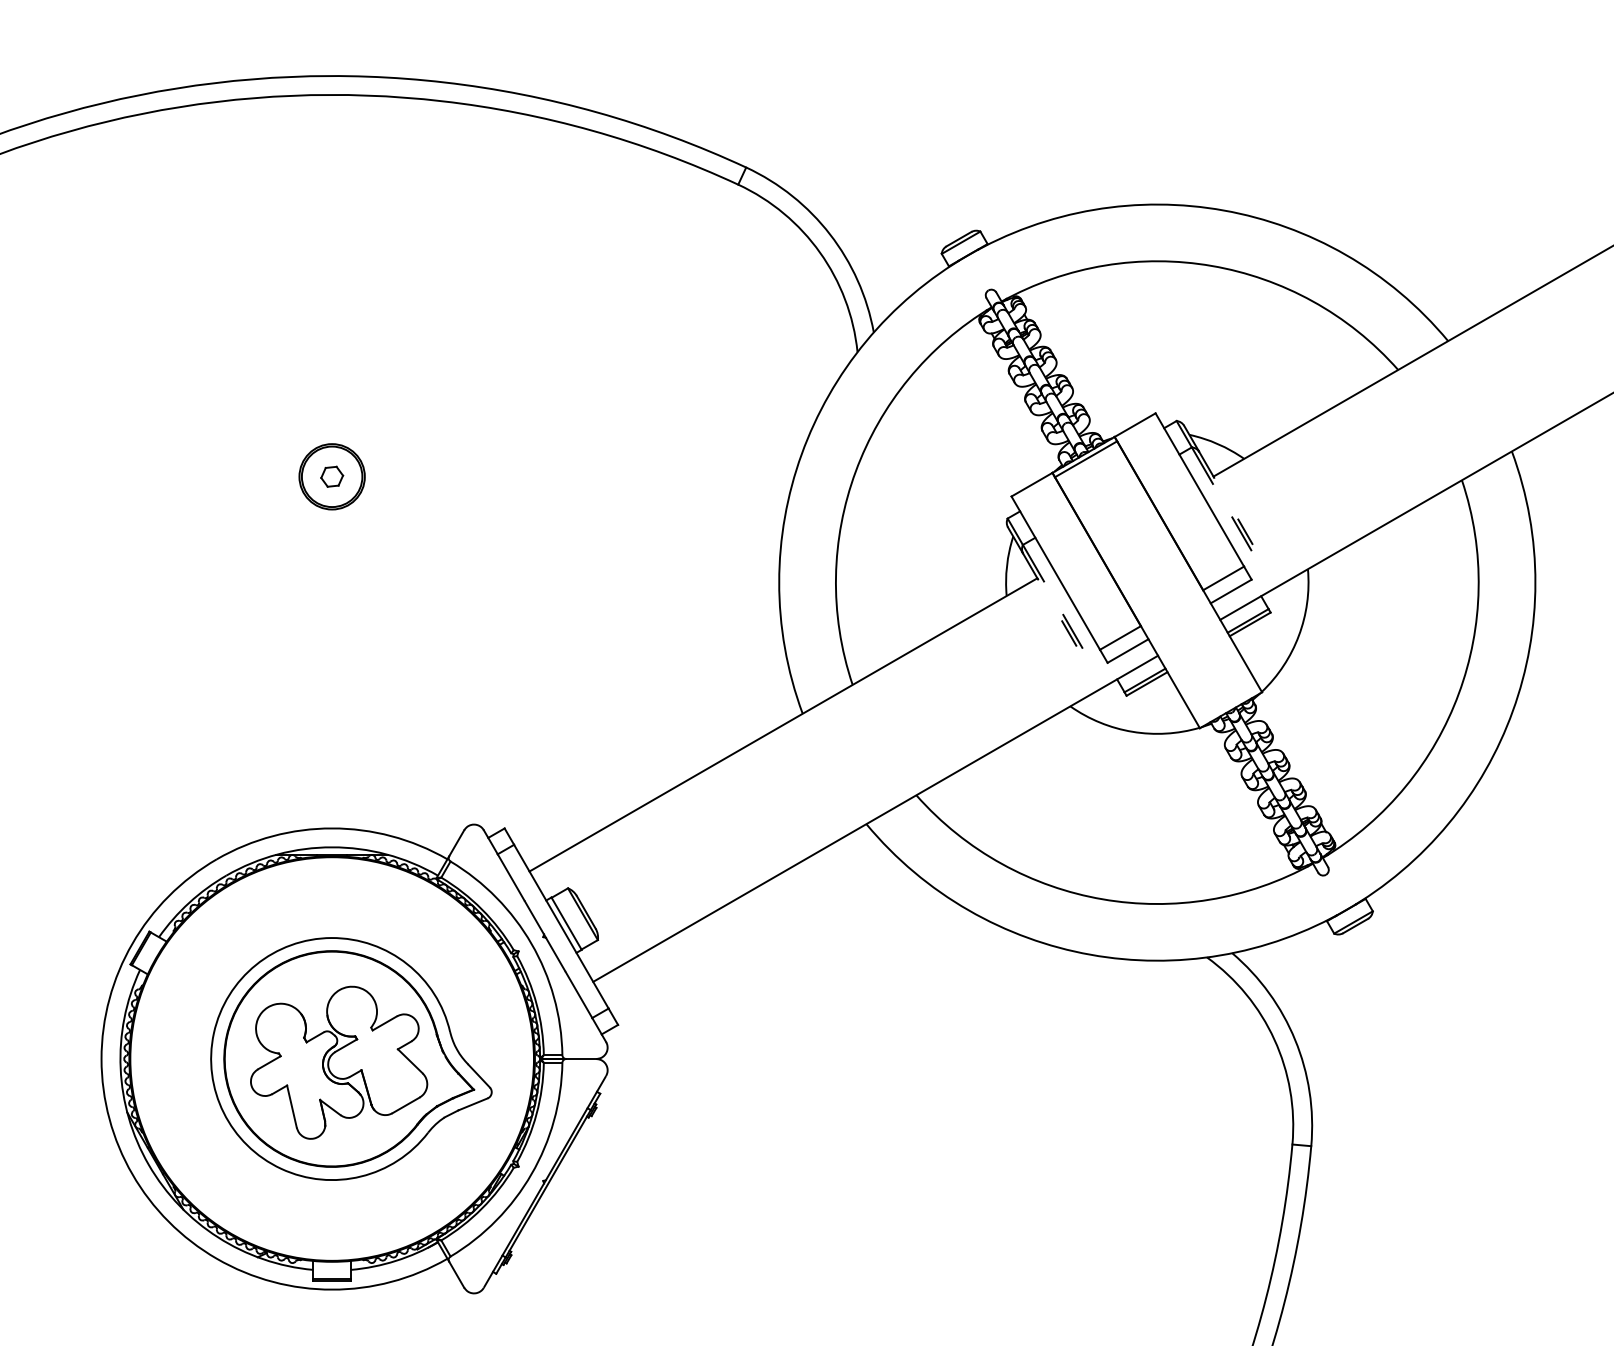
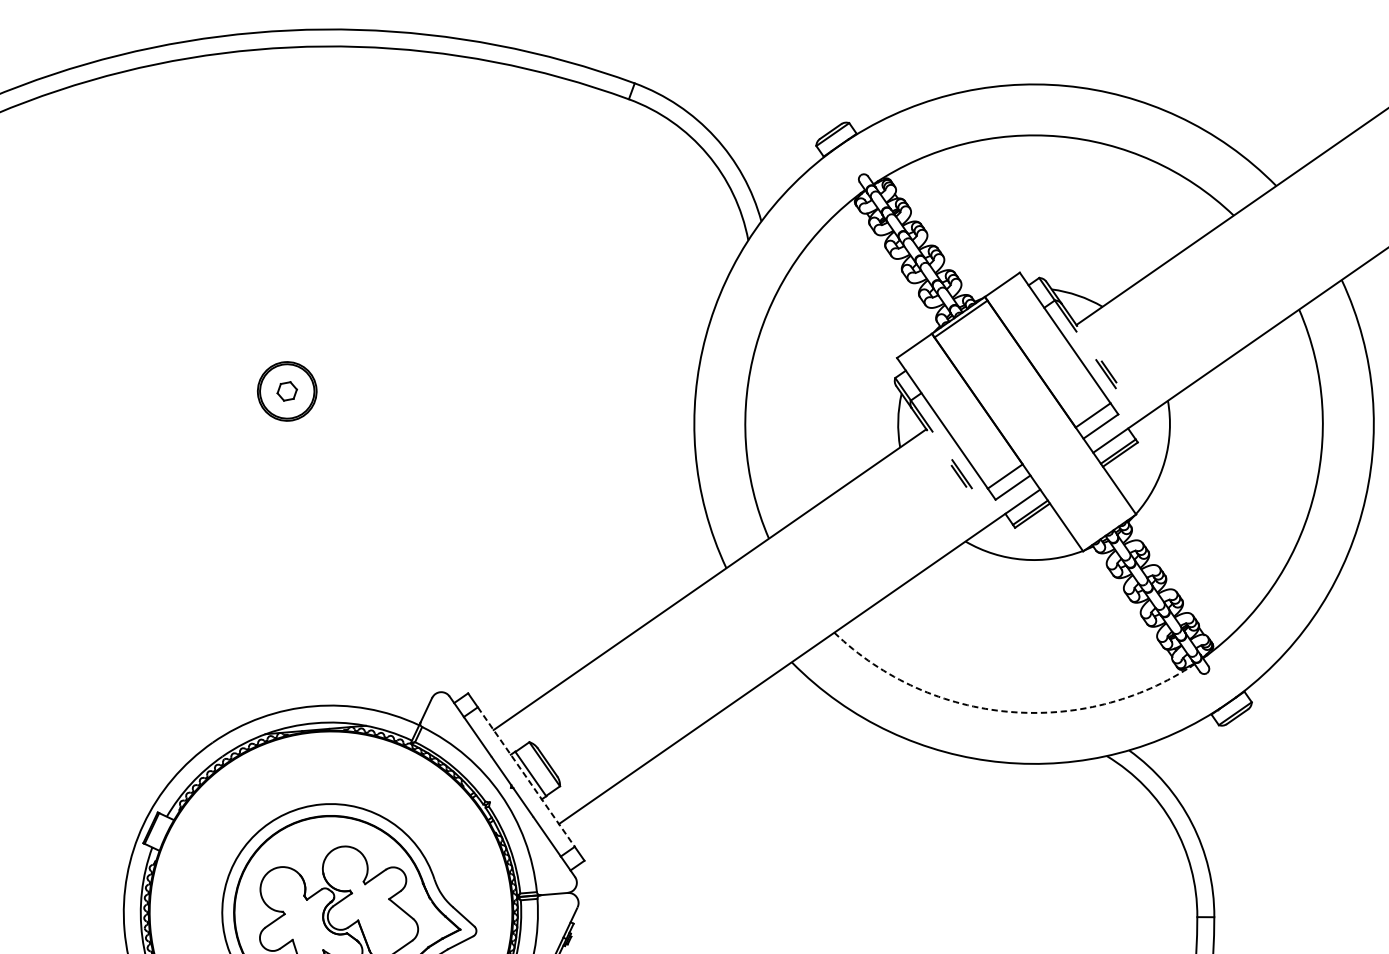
arc: (1102, 899) -> (1008, 712), solid -> dashed
line: (561, 926) -> (526, 776), solid -> dashed

